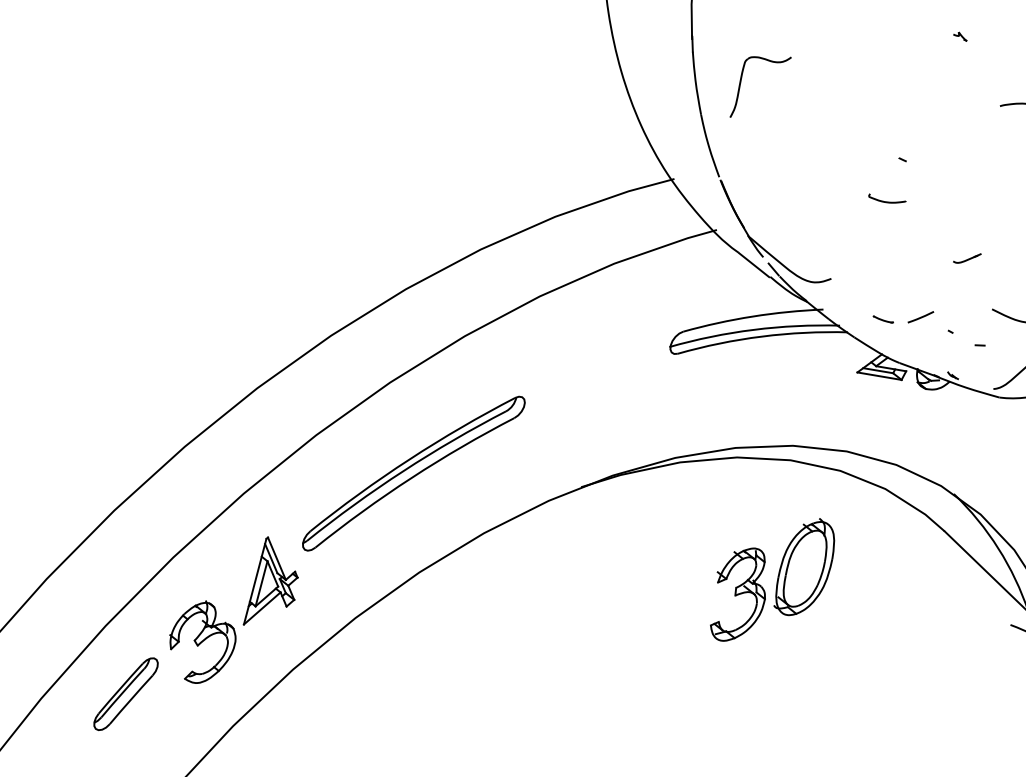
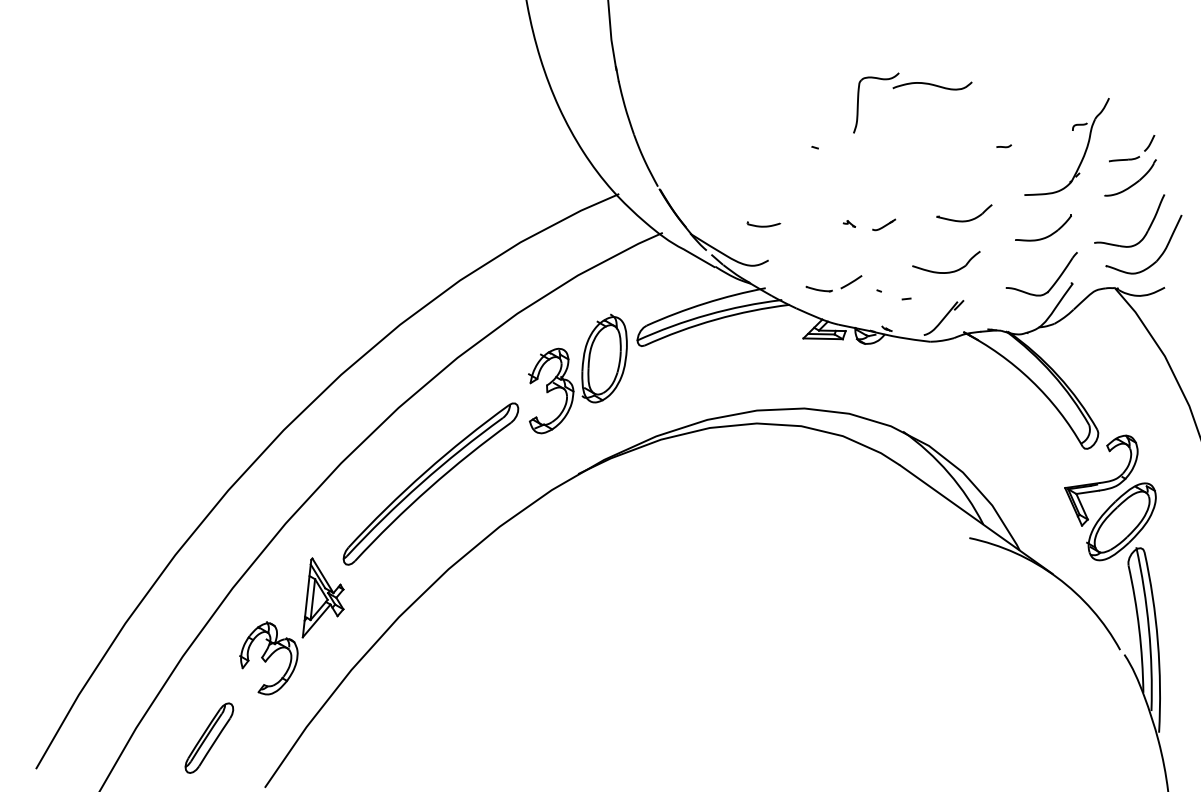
part: (960, 35) -> (849, 223), moved
part: (740, 83) -> (858, 102), moved
part: (886, 199) -> (763, 224), moved
part: (882, 318) -> (818, 288), size x1.43
part: (772, 579) -> (577, 373), moved
part: (126, 693) -> (209, 737), moved

